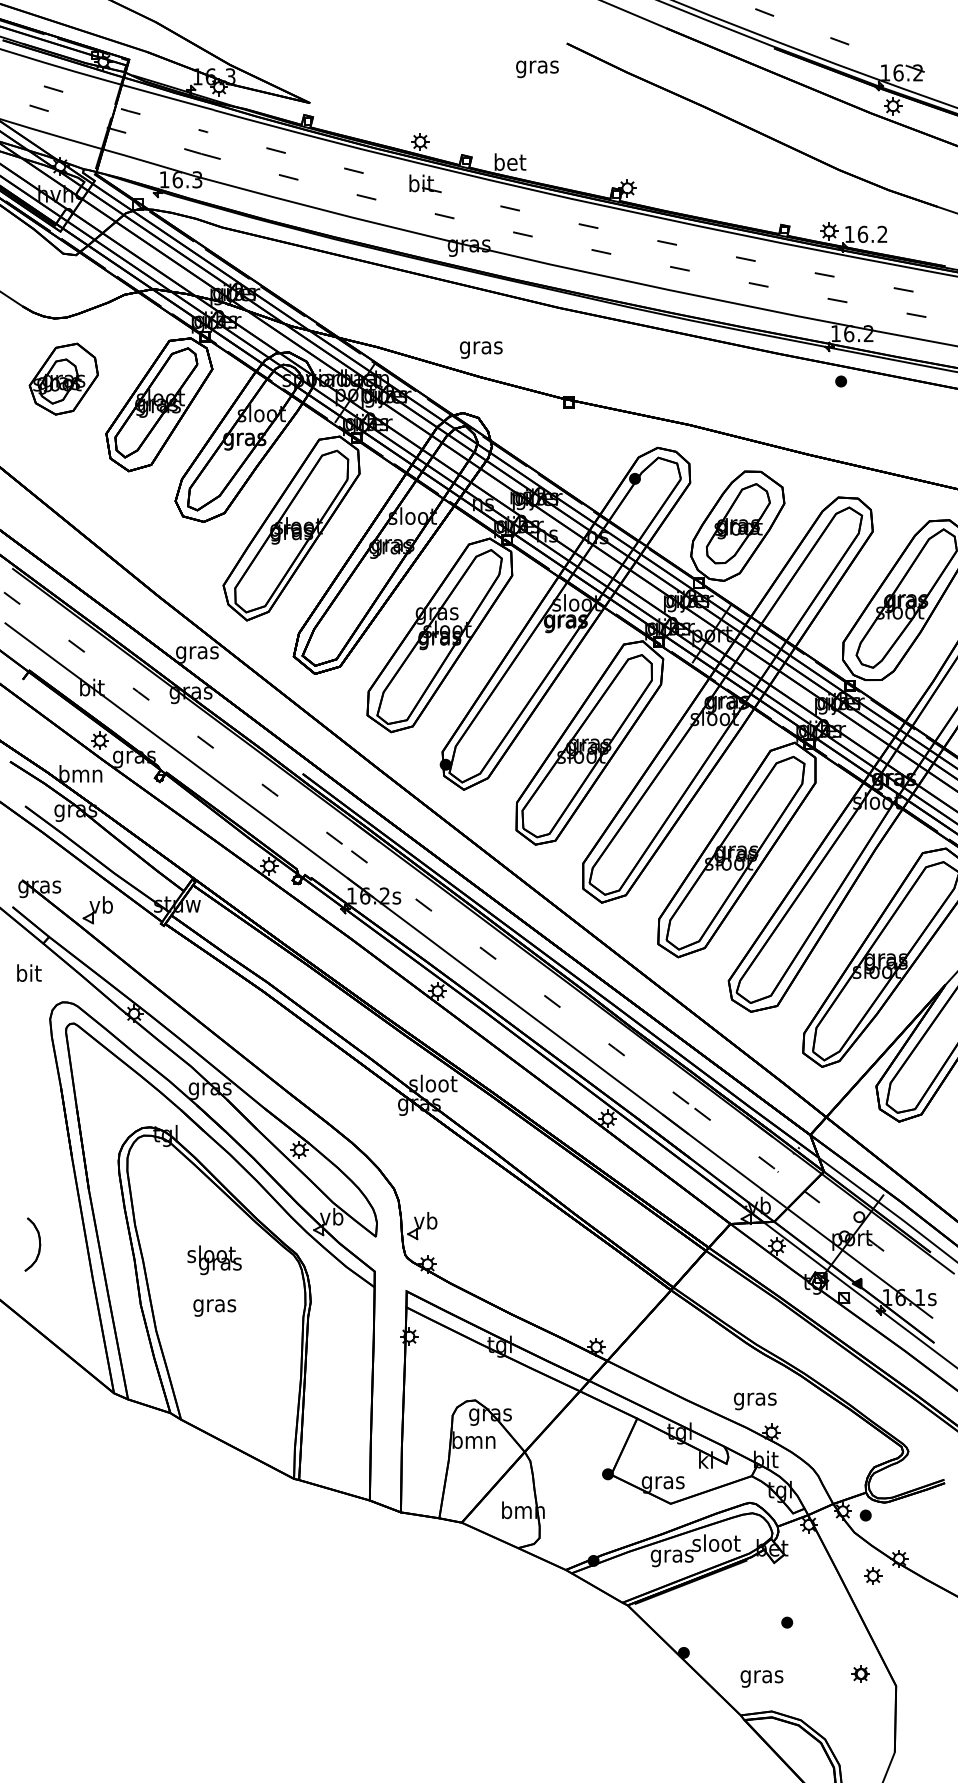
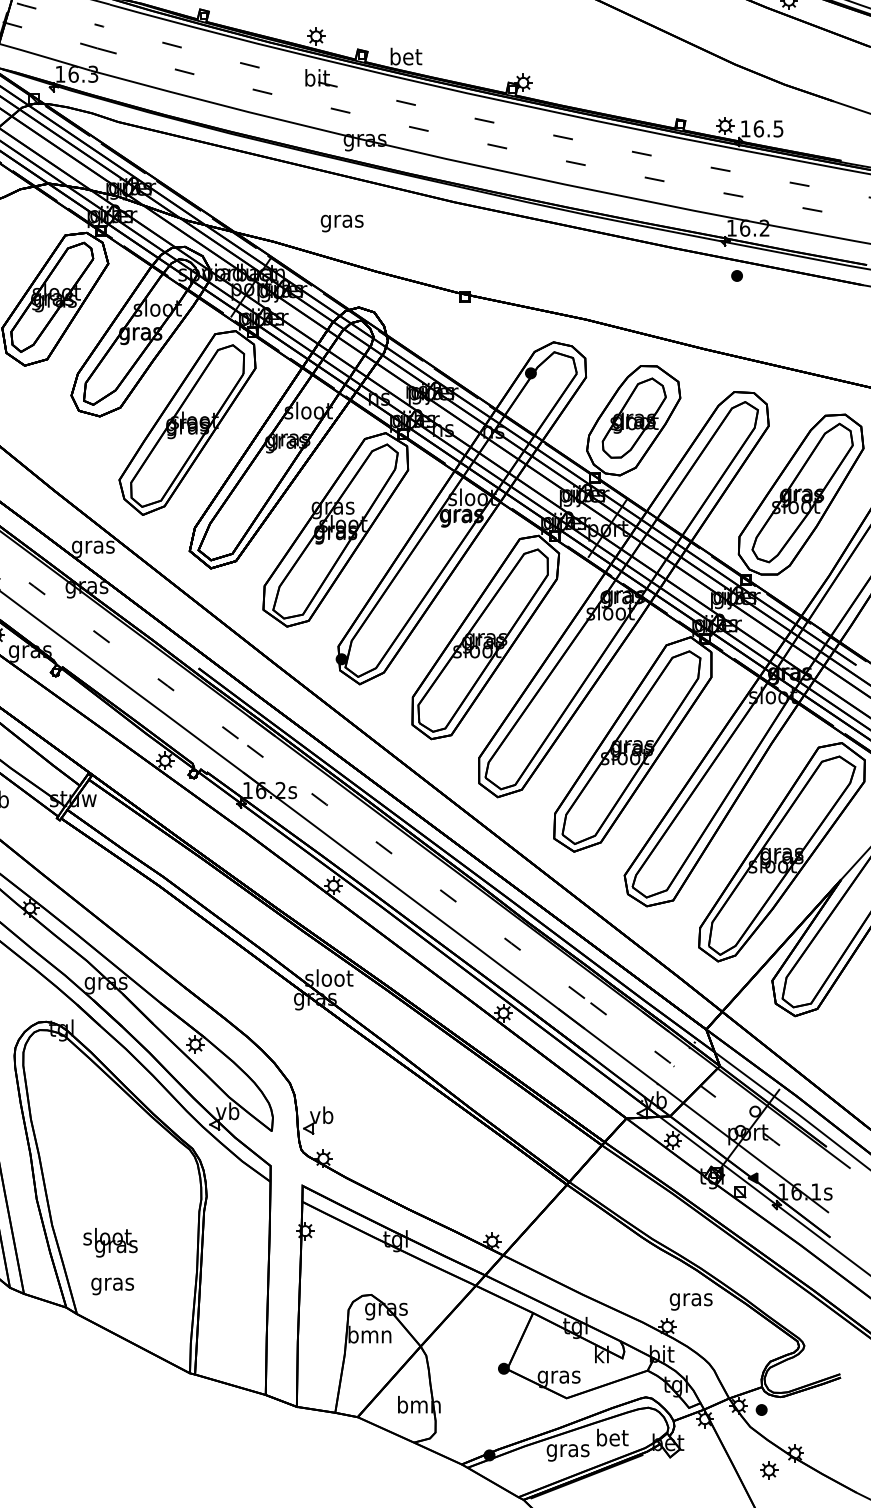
text: (882, 234) -> (778, 128), 16.2 -> 16.5
text: (481, 349) -> (342, 222), moved
text: (214, 1260) -> (110, 1242), moved
text: (214, 1307) -> (112, 1285), moved
text: (755, 1401) -> (691, 1301), moved
text: (716, 1542) -> (612, 1436), sloot -> bet

